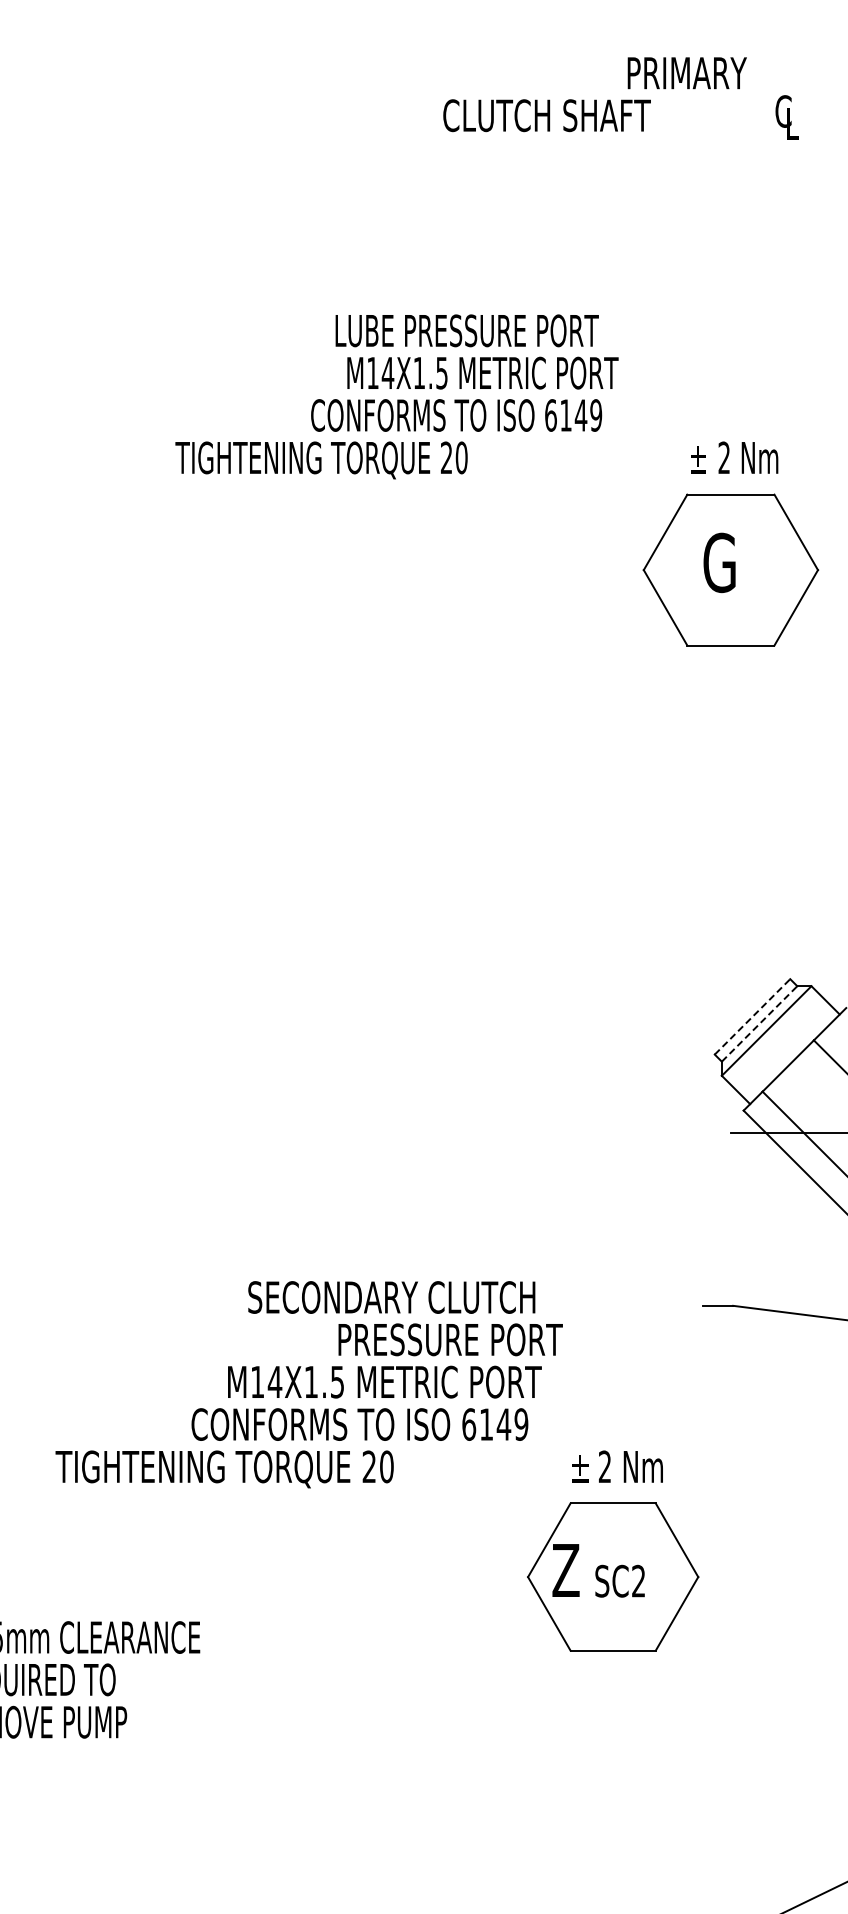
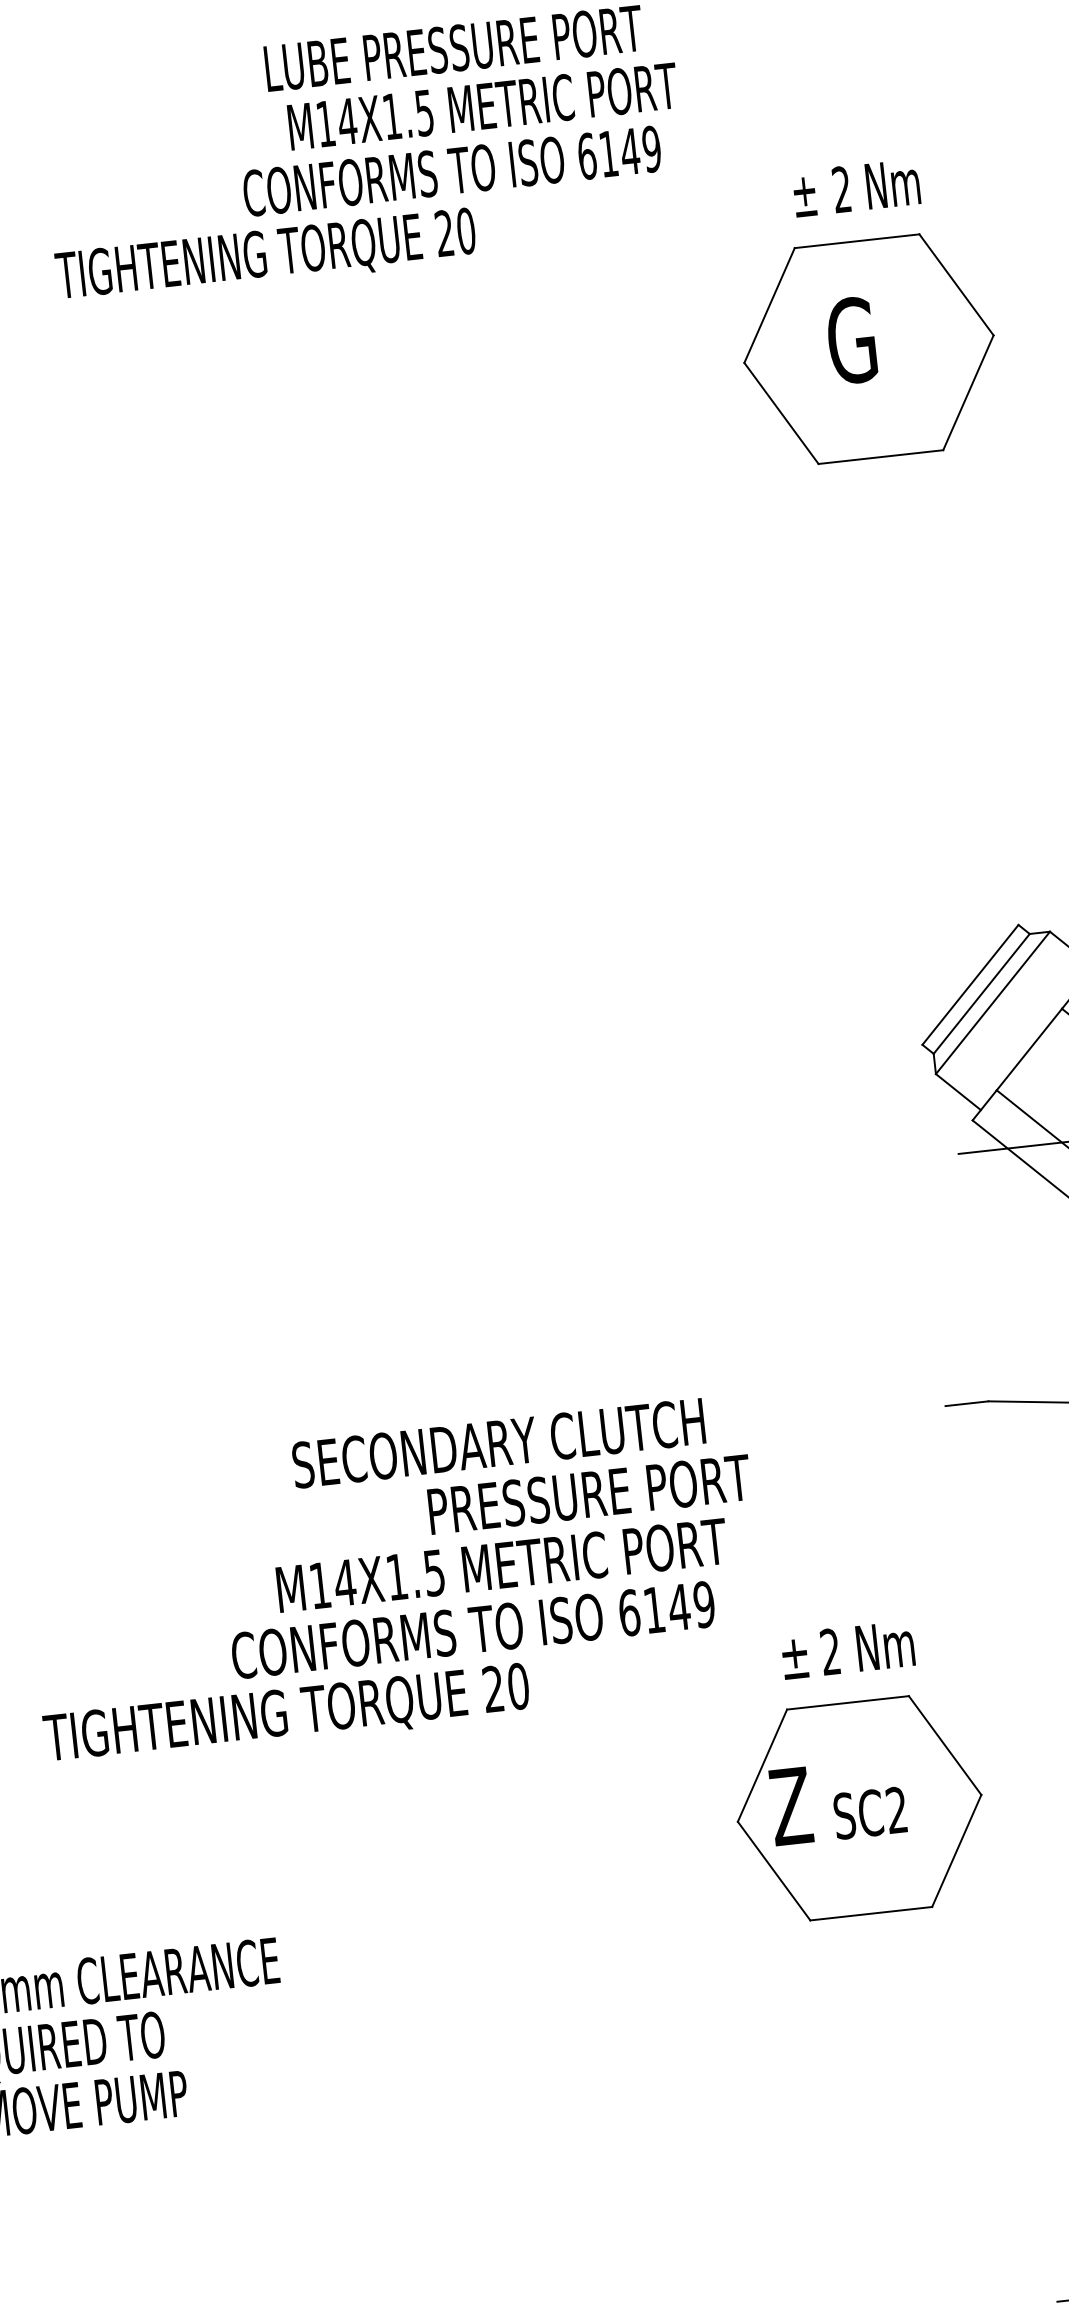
line: (752, 1016) -> (970, 984), dashed -> solid
line: (759, 1023) -> (981, 993), dashed -> solid

